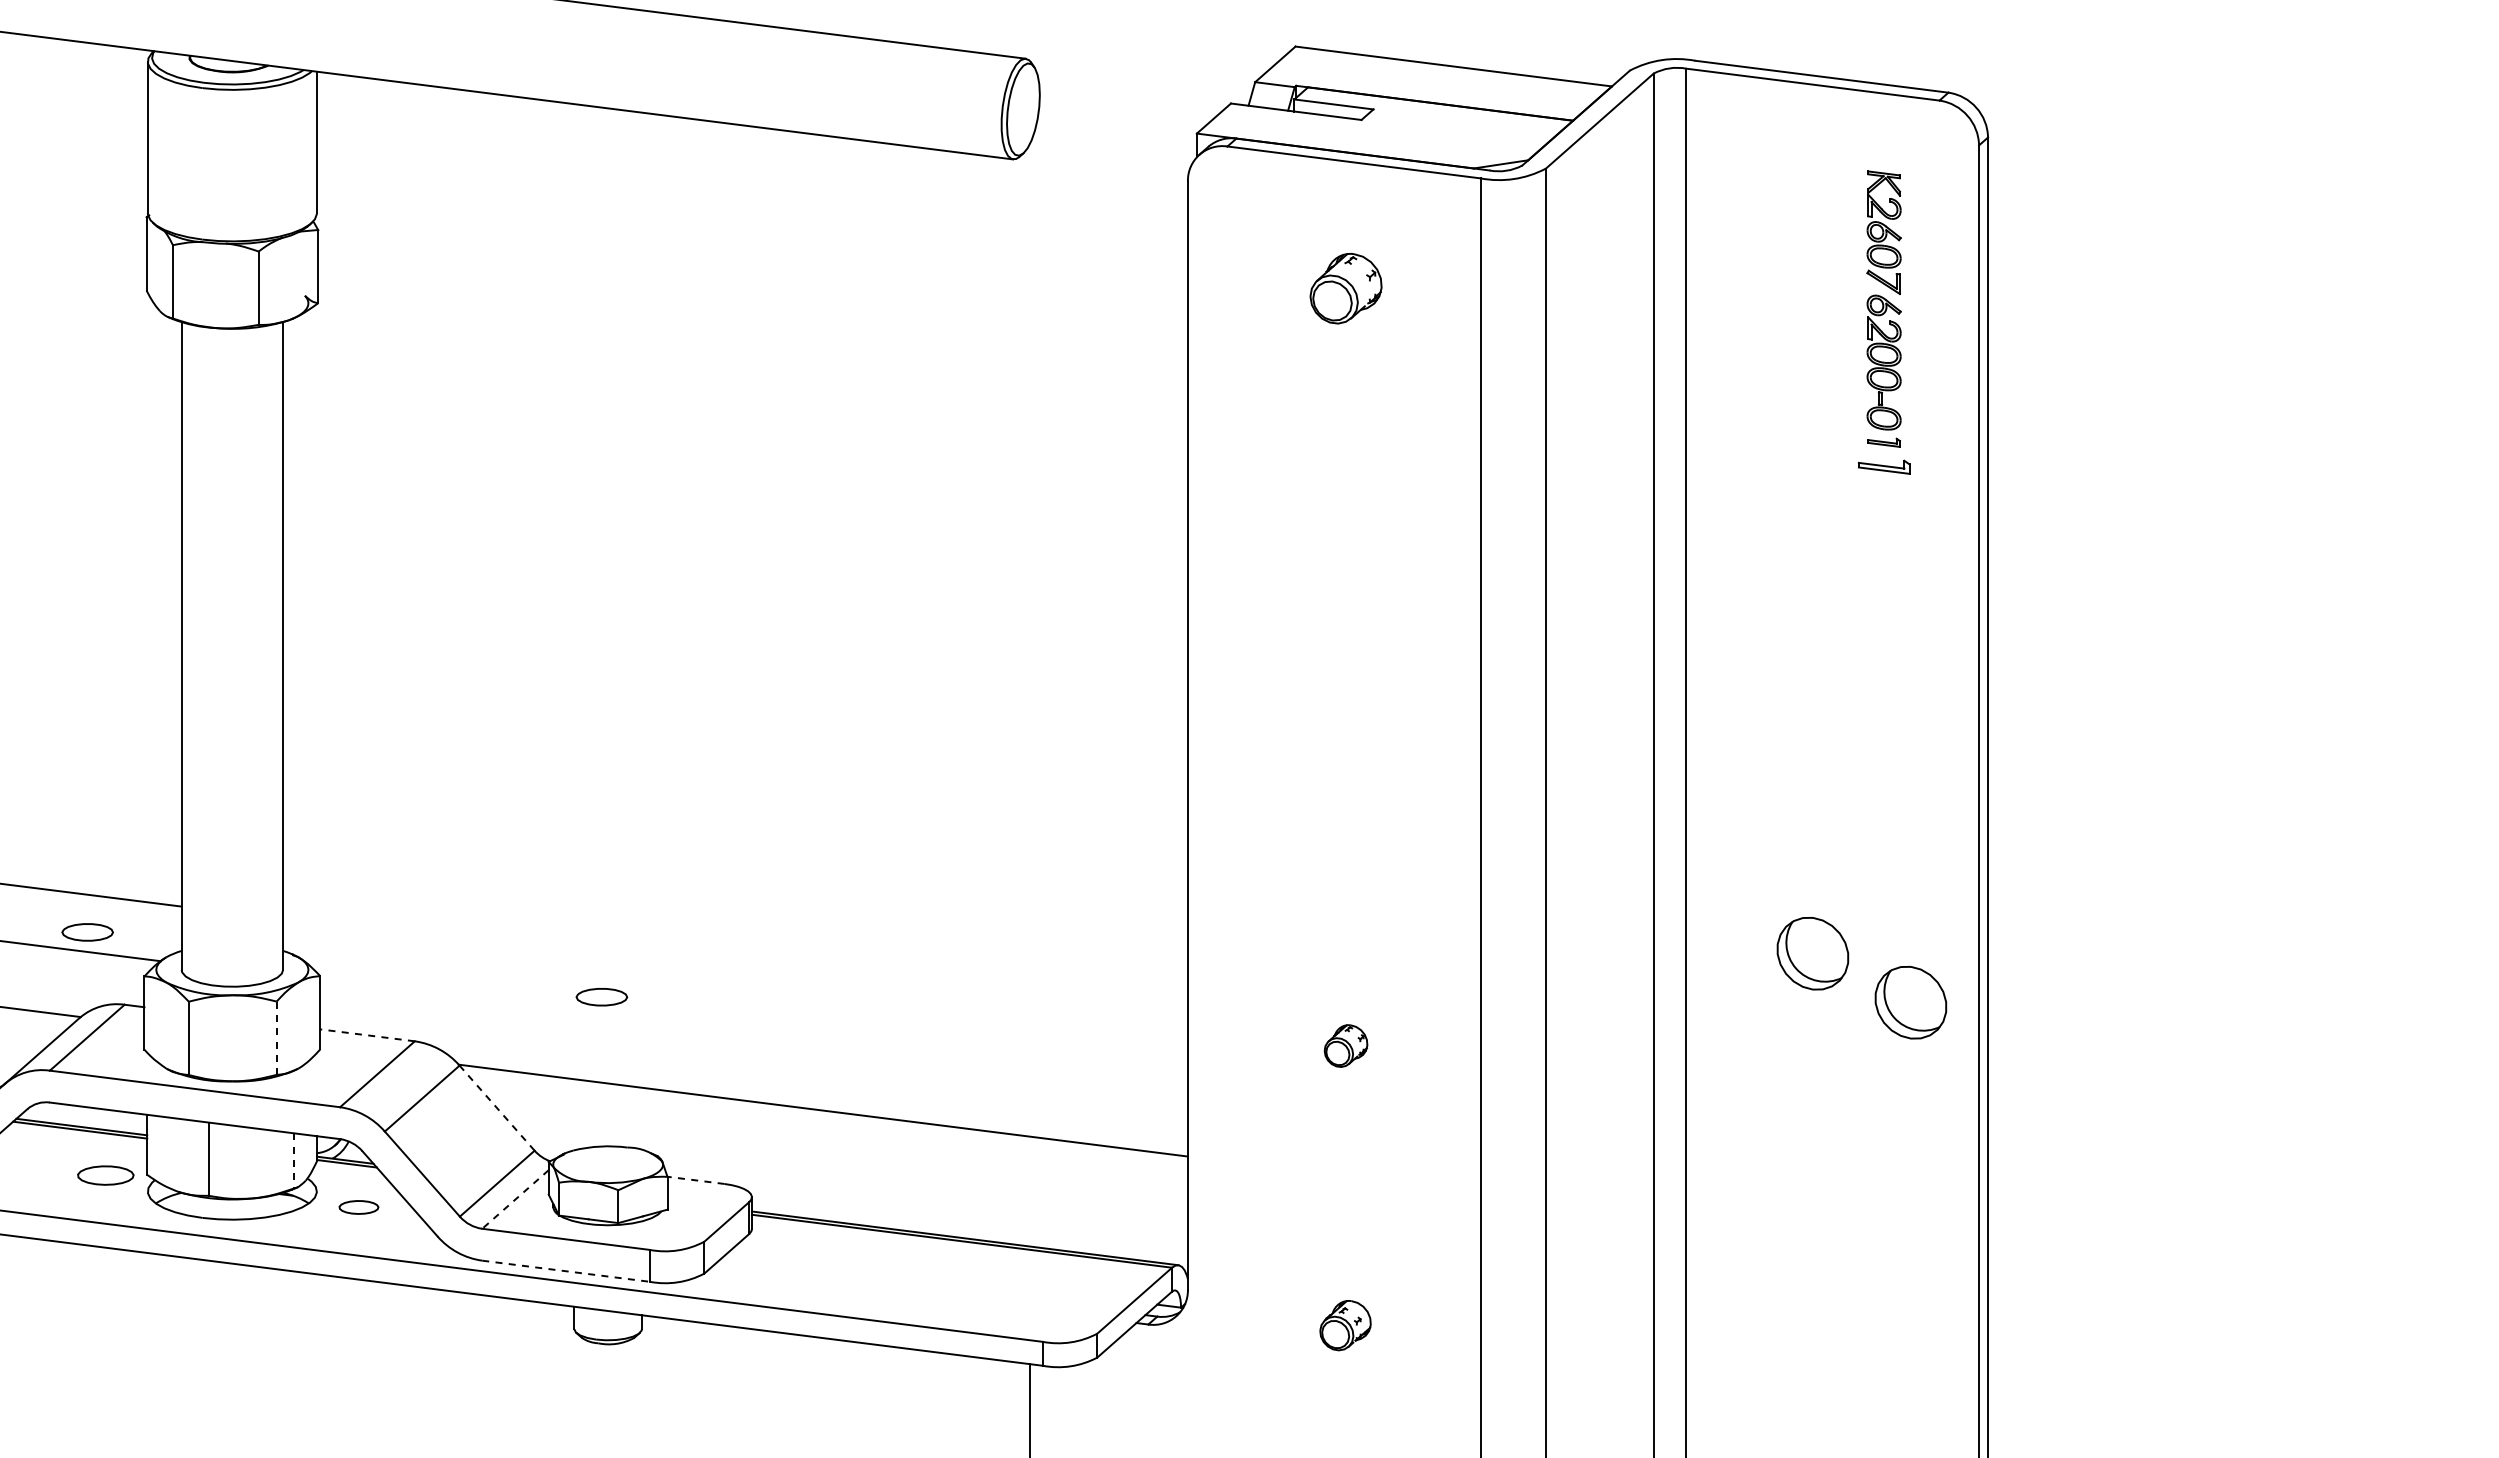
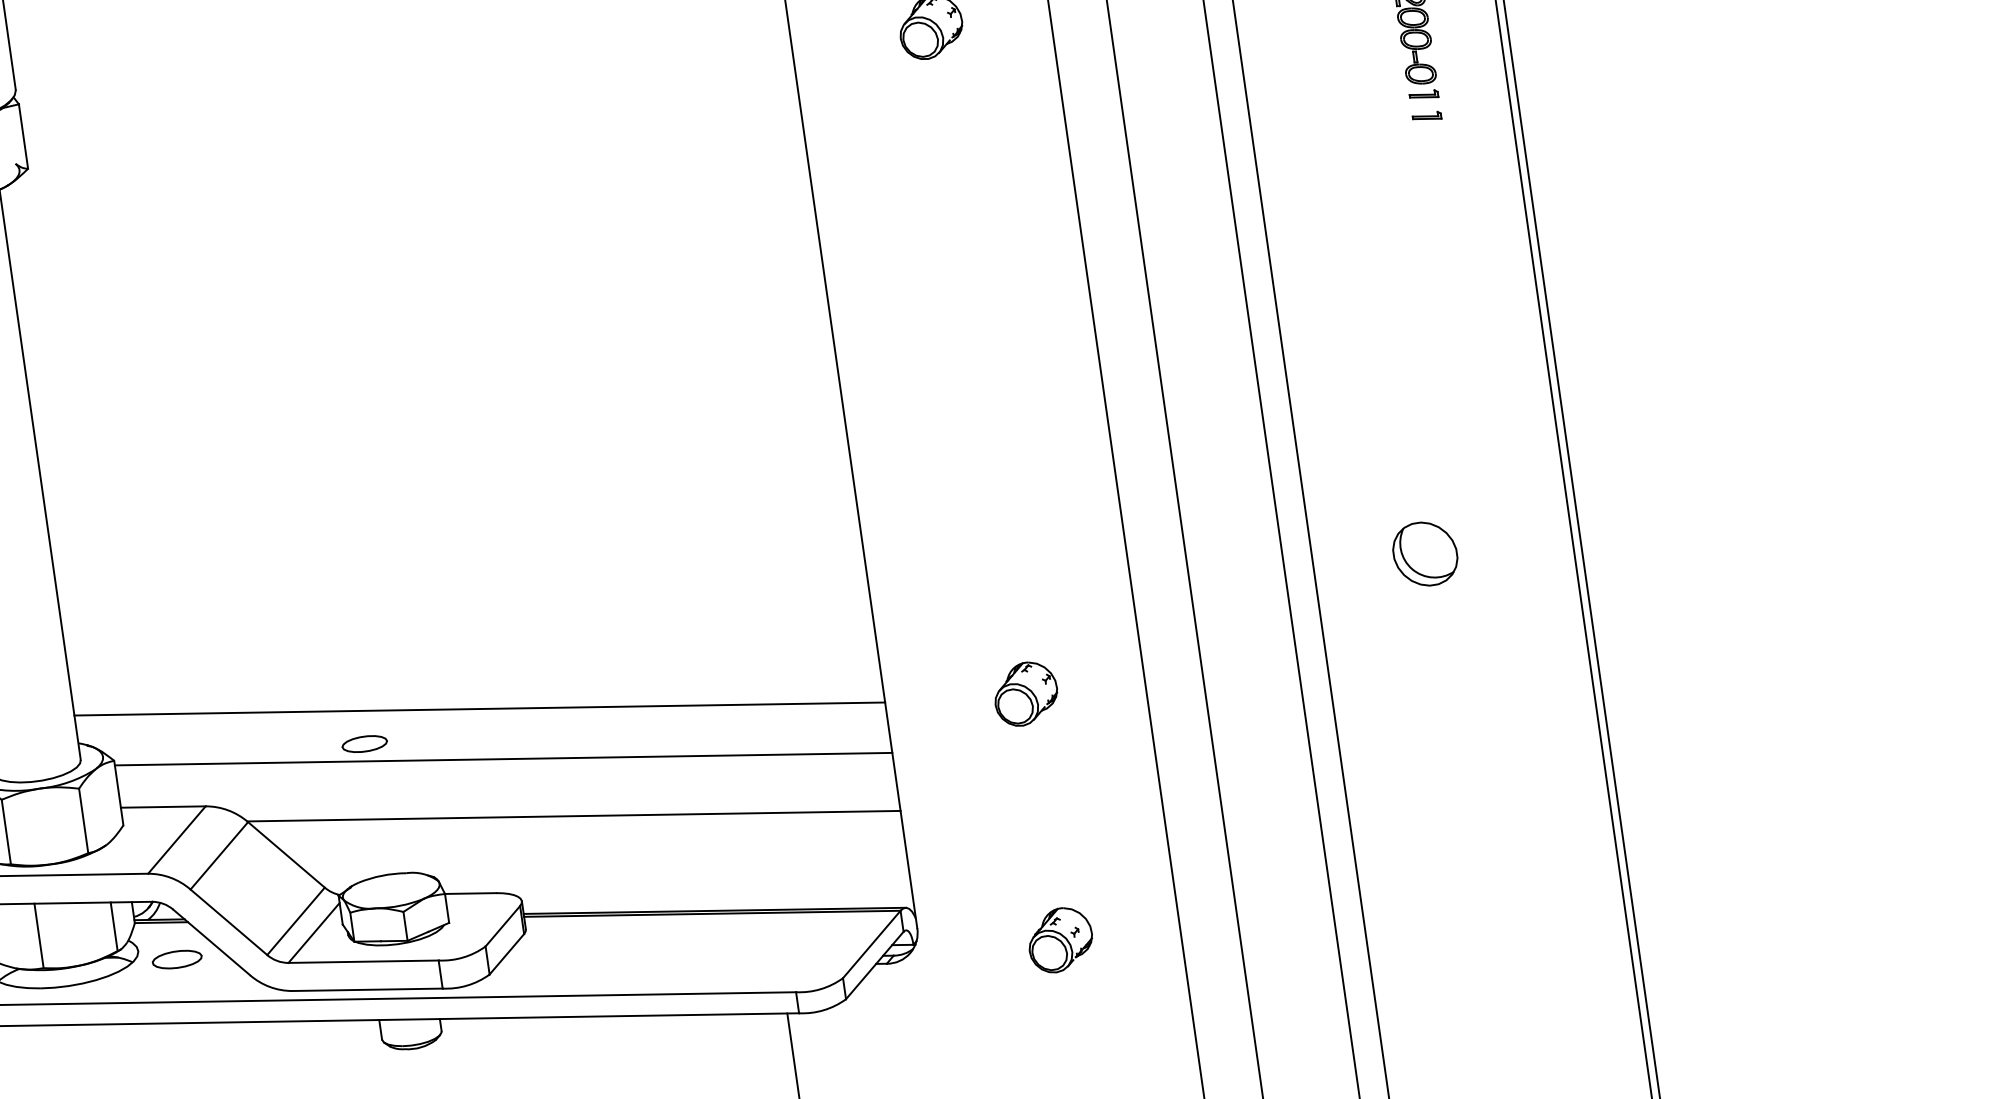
part: (1883, 467) -> (1426, 117), size x0.62
line: (735, 976) -> (479, 709), added
part: (1910, 1002) -> (1517, 584), removed
line: (367, 1035) -> (163, 807), dashed -> solid
line: (753, 1035) -> (503, 758), added
line: (276, 1038) -> (83, 821), dashed -> solid
part: (1345, 1045) -> (1025, 693), size x1.67
line: (497, 1108) -> (286, 855), dashed -> solid
line: (293, 1160) -> (113, 926), dashed -> solid
line: (696, 1180) -> (471, 893), dashed -> solid
line: (515, 1199) -> (314, 932), dashed -> solid
part: (358, 1207) -> (176, 959), size x1.43
line: (566, 1271) -> (367, 989), dashed -> solid
part: (1345, 1325) -> (1060, 939), size x1.43

